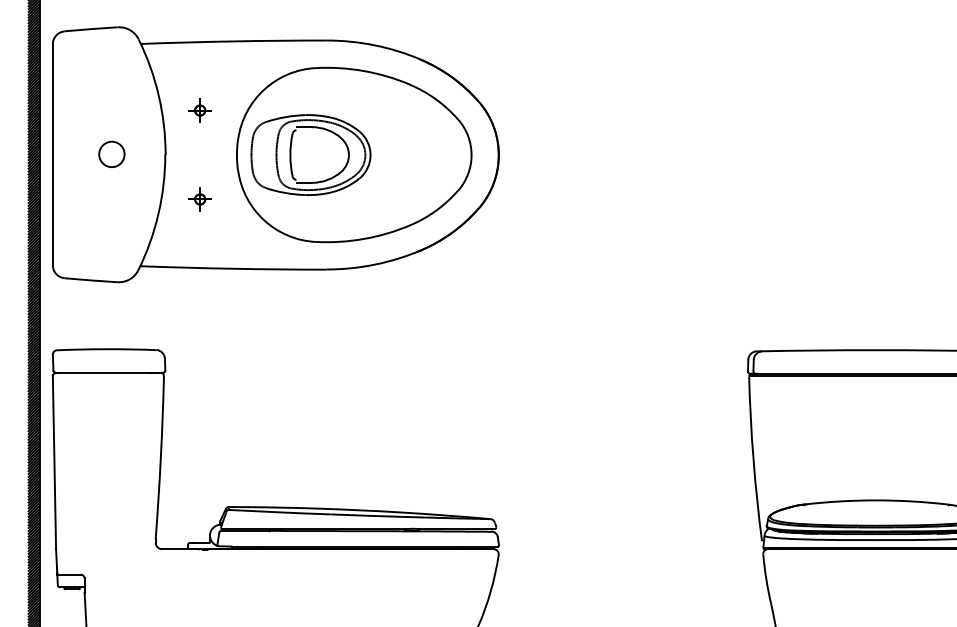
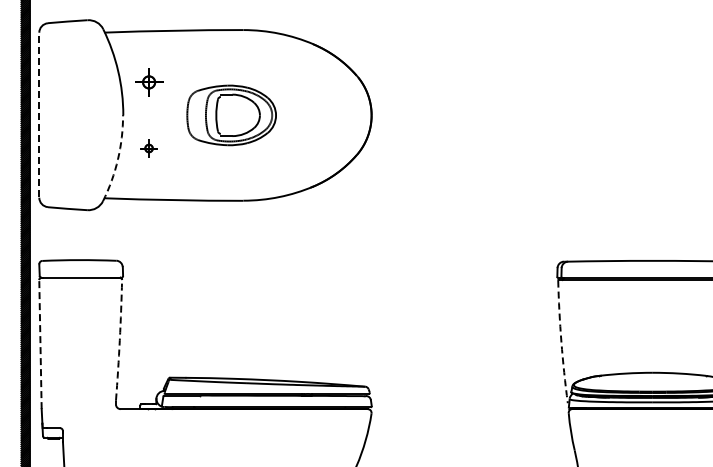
part: (199, 109) -> (148, 81), size x1.6
line: (53, 153) -> (39, 114), solid -> dashed
circle: (112, 153) -> (83, 114), removed
part: (353, 155) -> (263, 115), removed
arc: (159, 214) -> (118, 159), solid -> dashed
arc: (160, 457) -> (119, 340), solid -> dashed
arc: (753, 459) -> (561, 342), solid -> dashed
line: (54, 462) -> (40, 344), solid -> dashed

